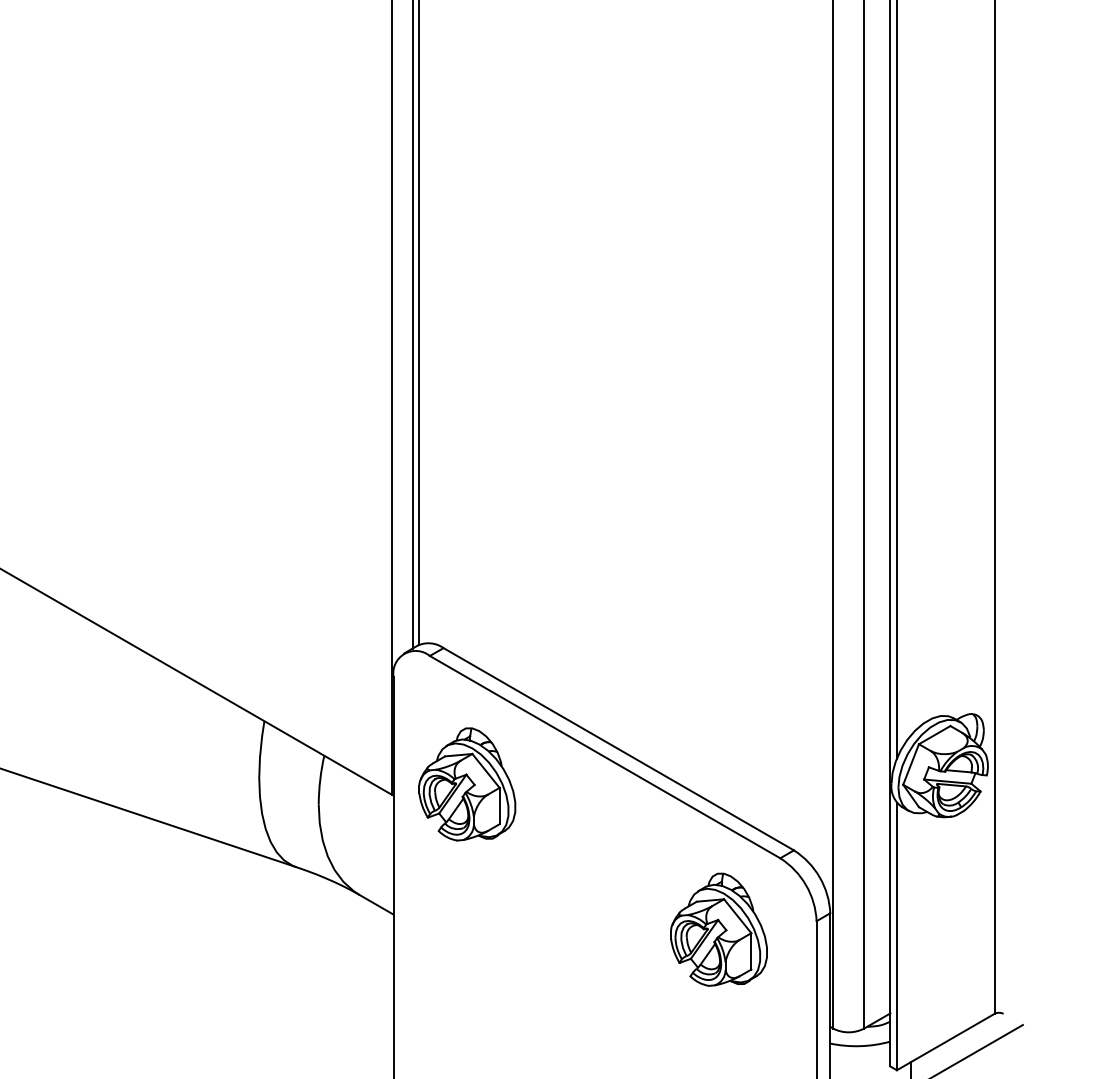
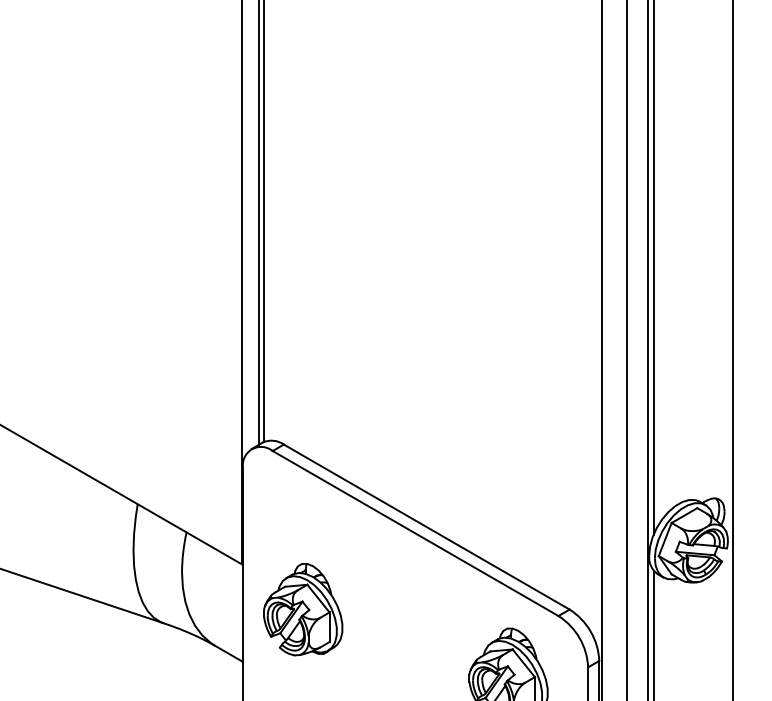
part: (467, 784) -> (303, 609), moved

